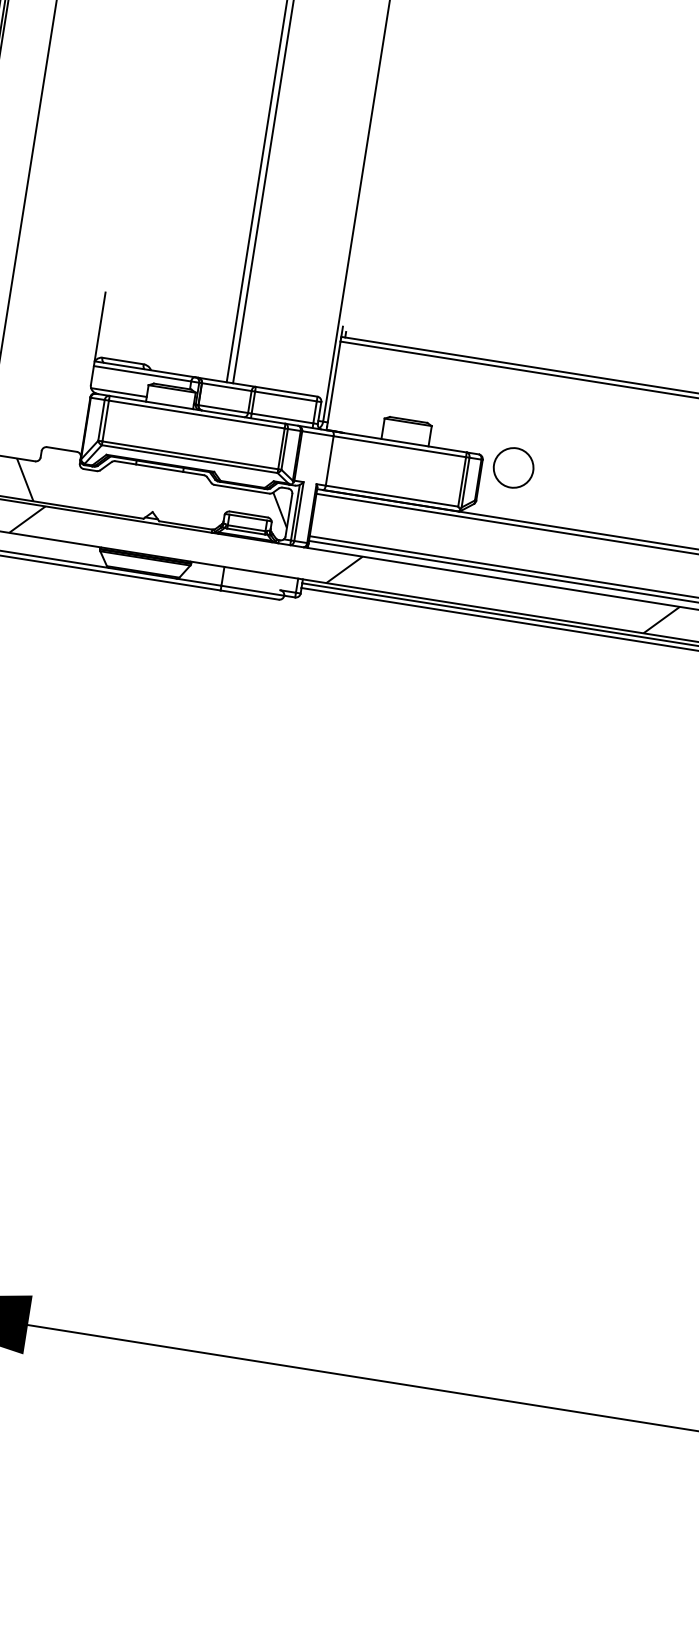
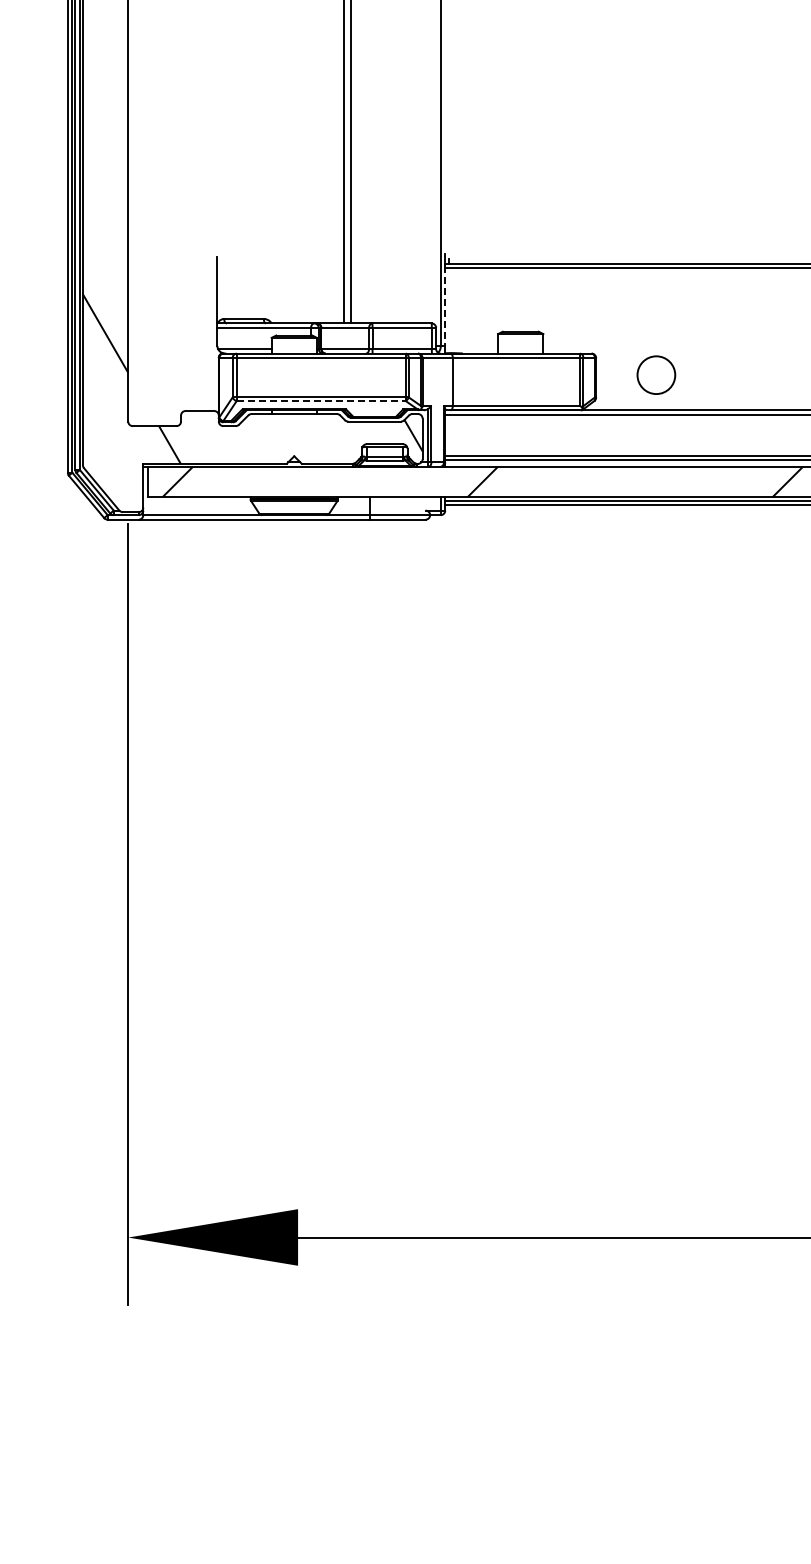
line: (334, 384) -> (445, 309), solid -> dashed
line: (189, 459) -> (321, 401), solid -> dashed
circle: (513, 467) -> (656, 374), moved

